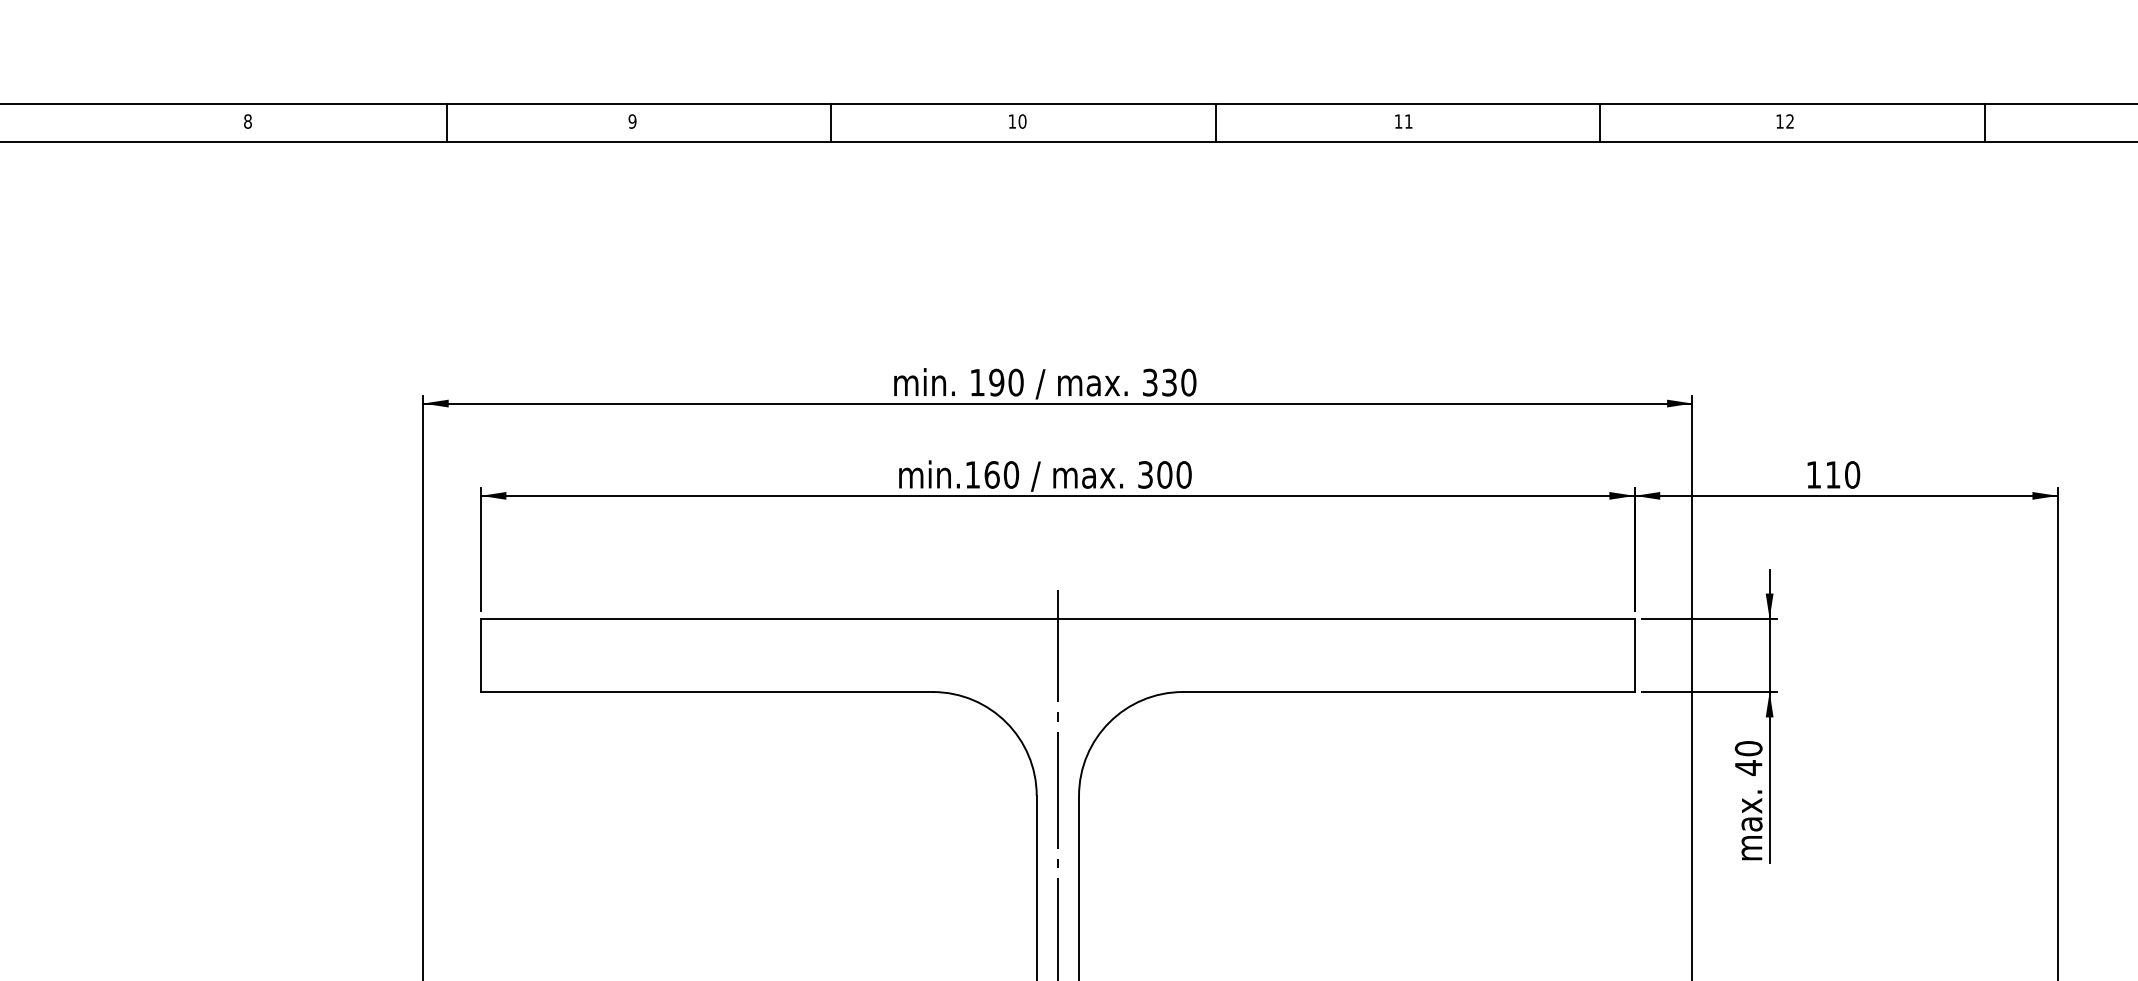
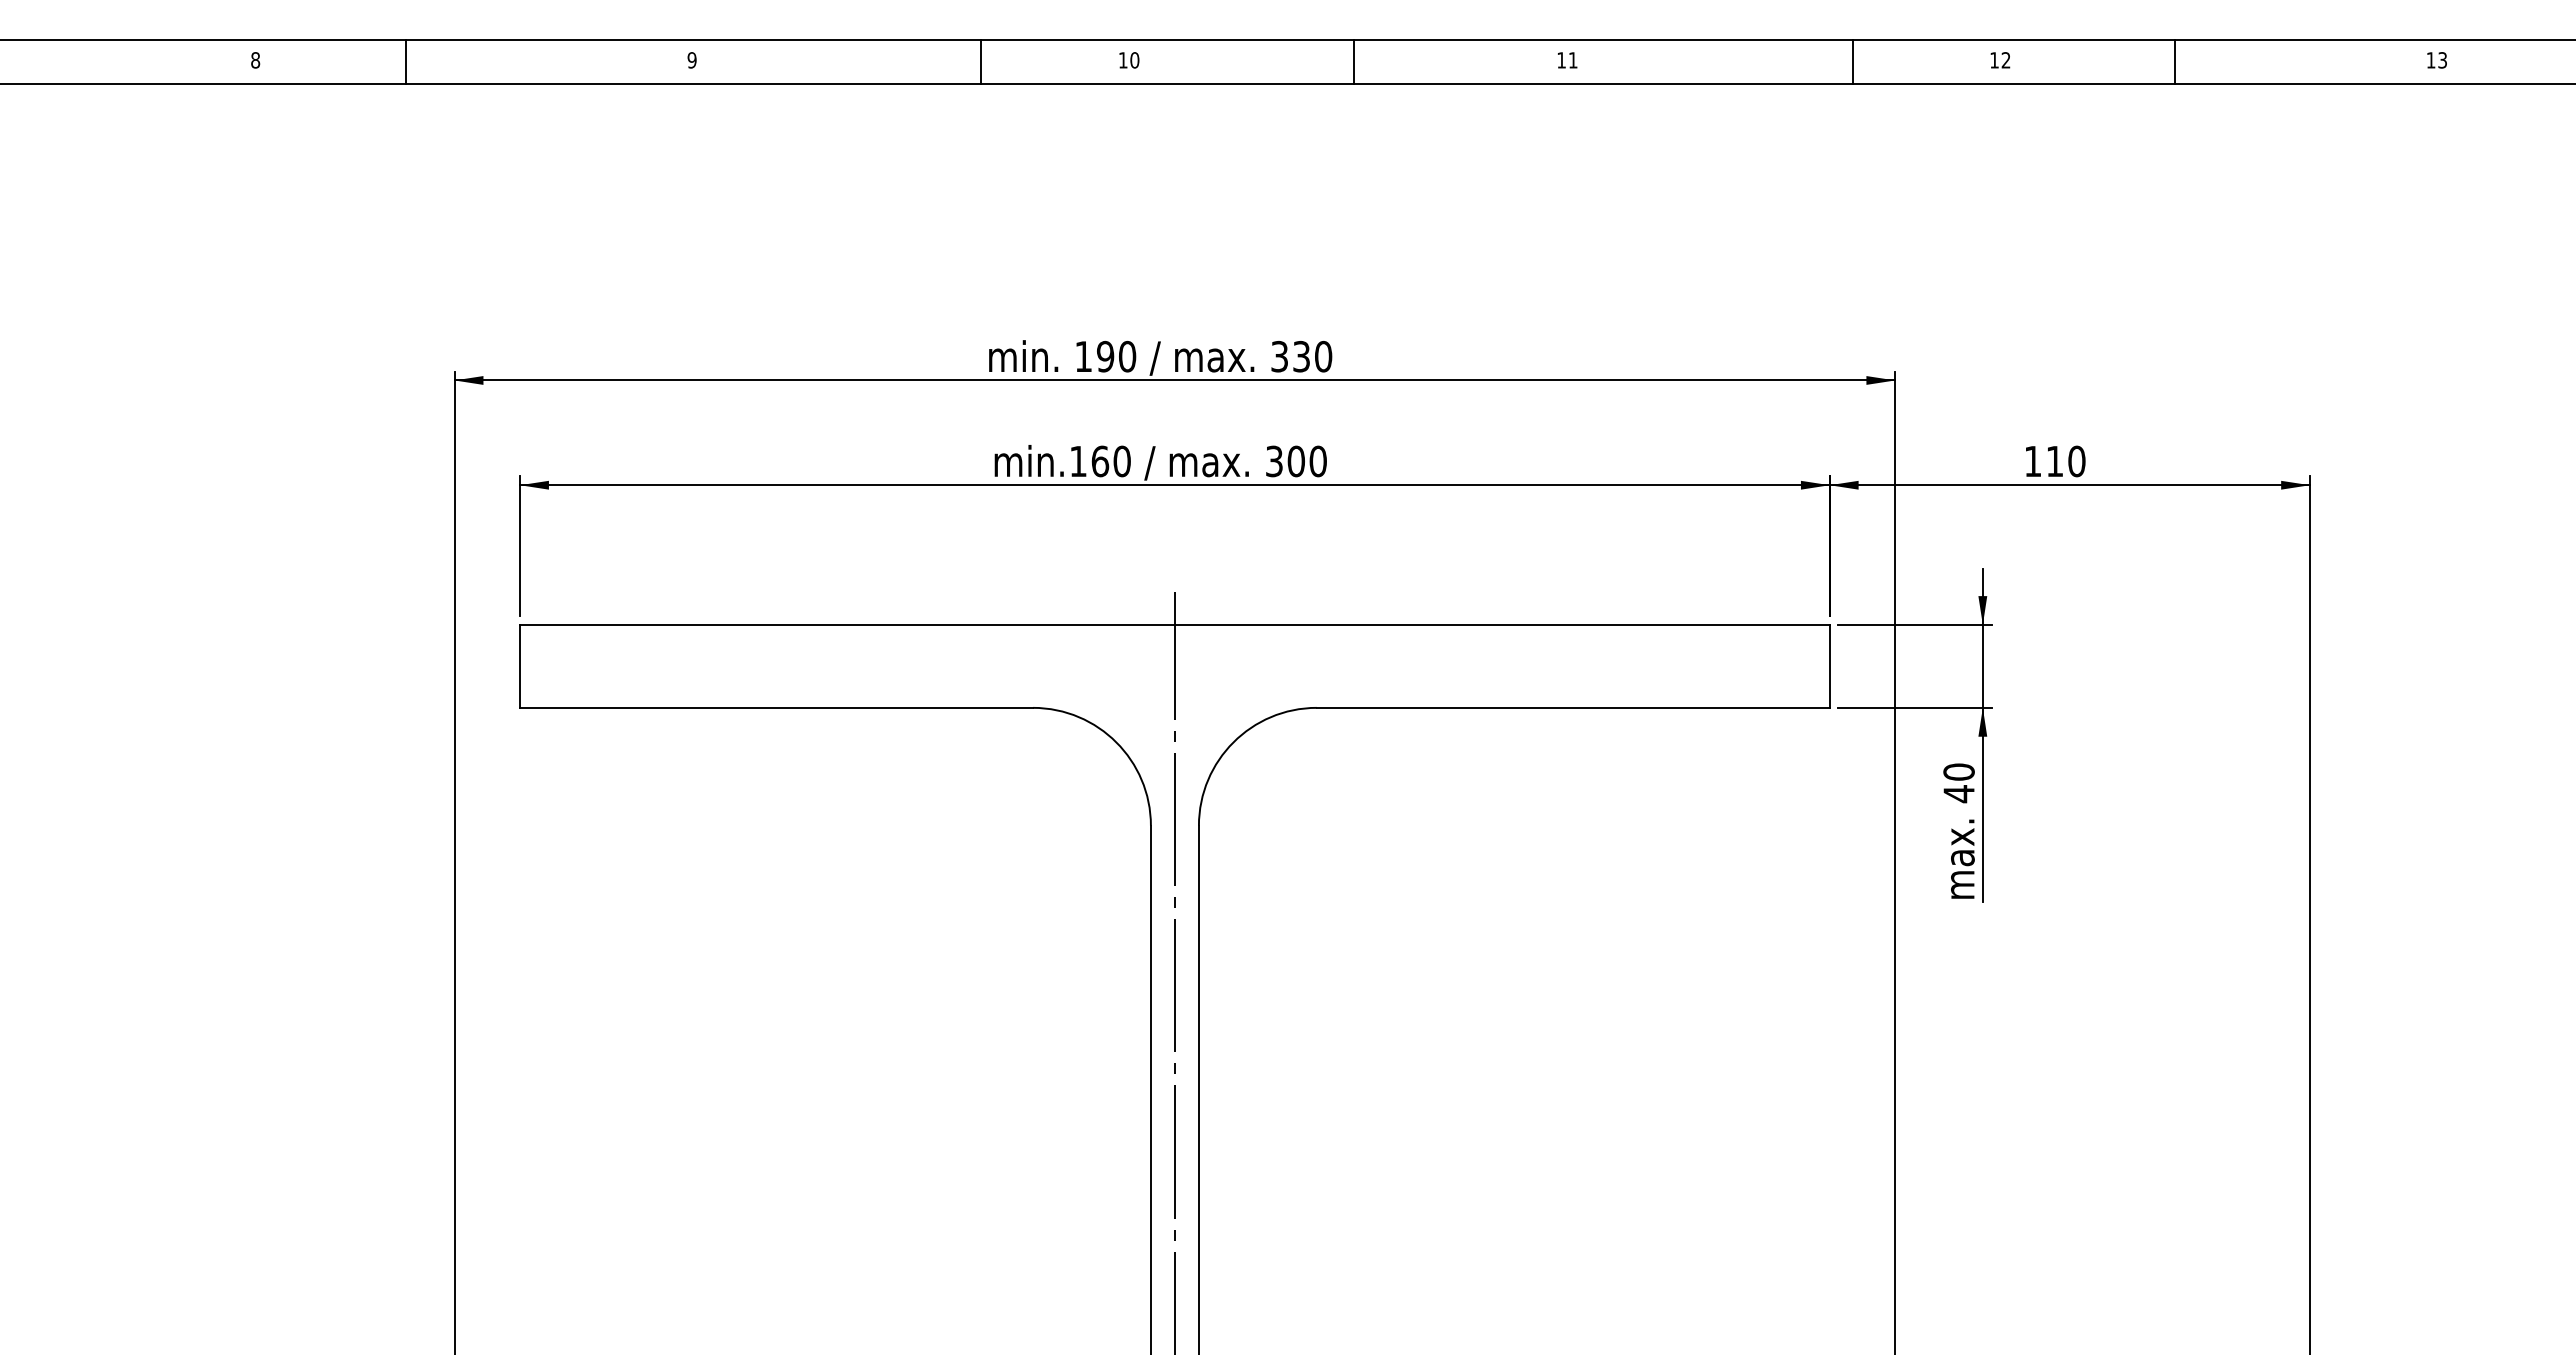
line: (446, 123) -> (406, 62), moved
line: (831, 123) -> (980, 62), moved
line: (1600, 123) -> (1852, 62), moved
line: (1985, 123) -> (2175, 62), moved

